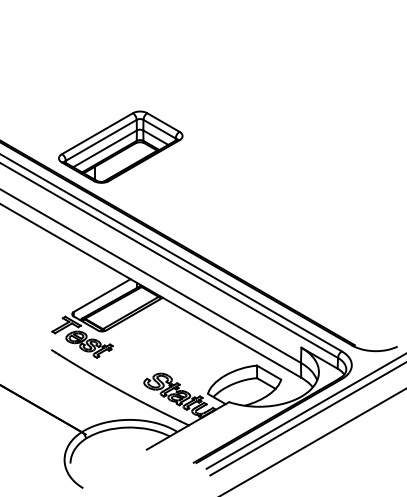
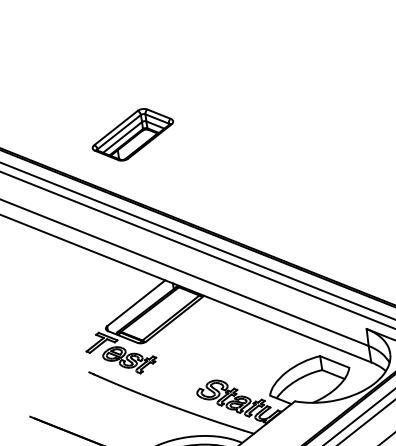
part: (120, 146) -> (132, 134), size x0.6

